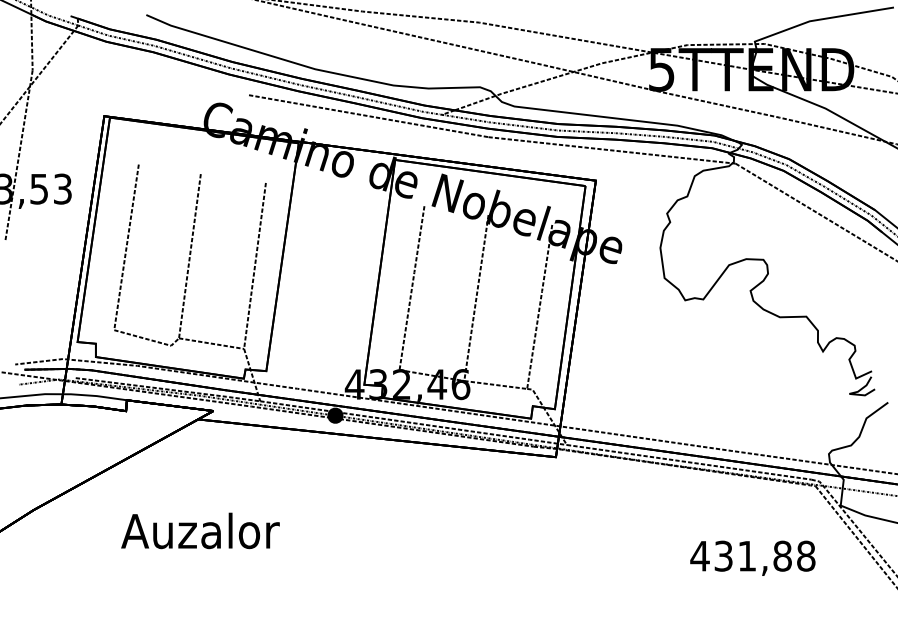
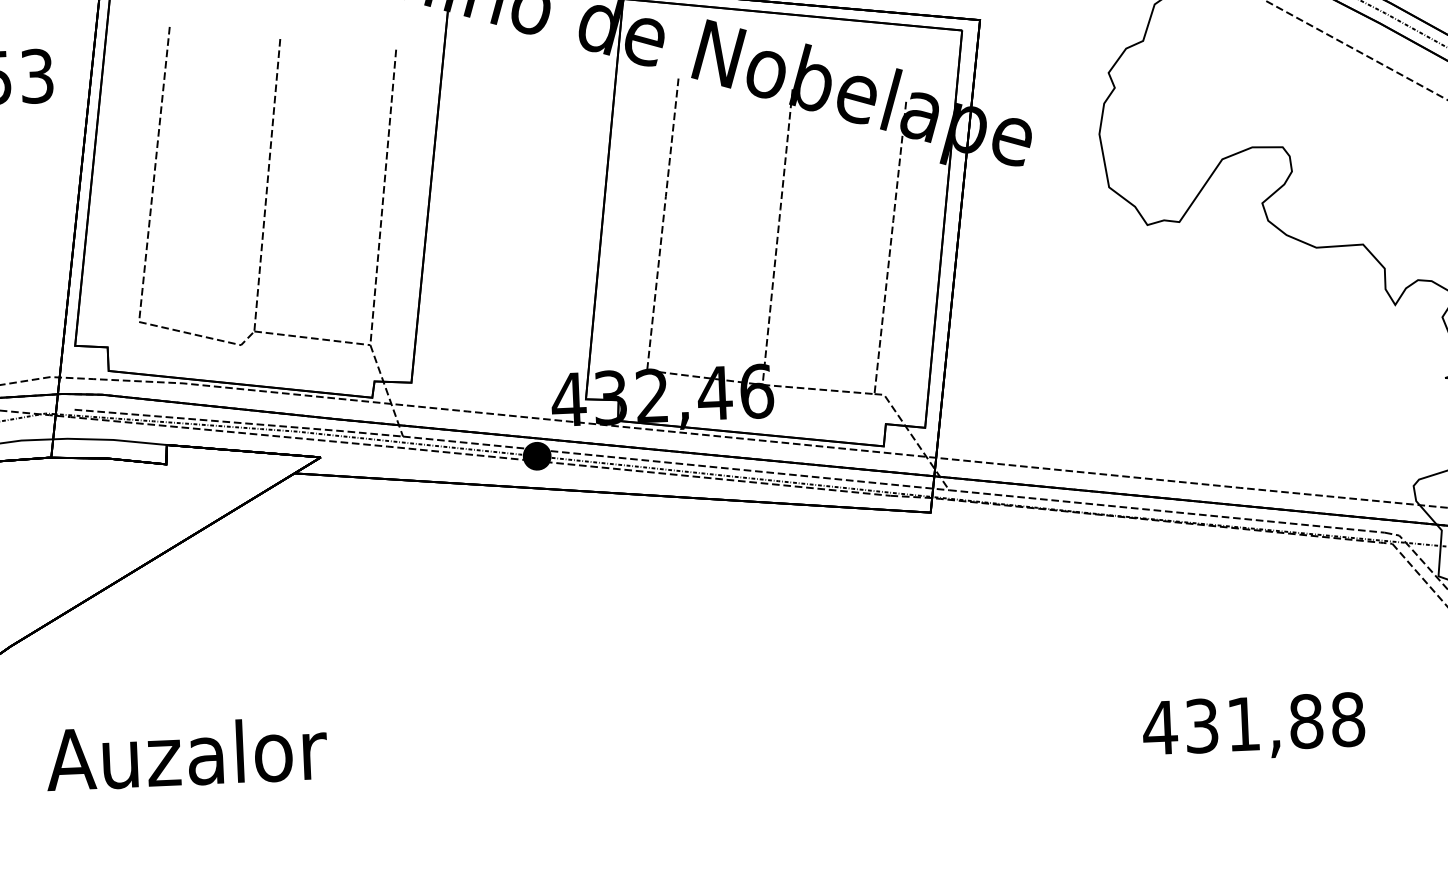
text: (200, 530) -> (186, 753), moved
text: (752, 557) -> (1253, 726), moved

